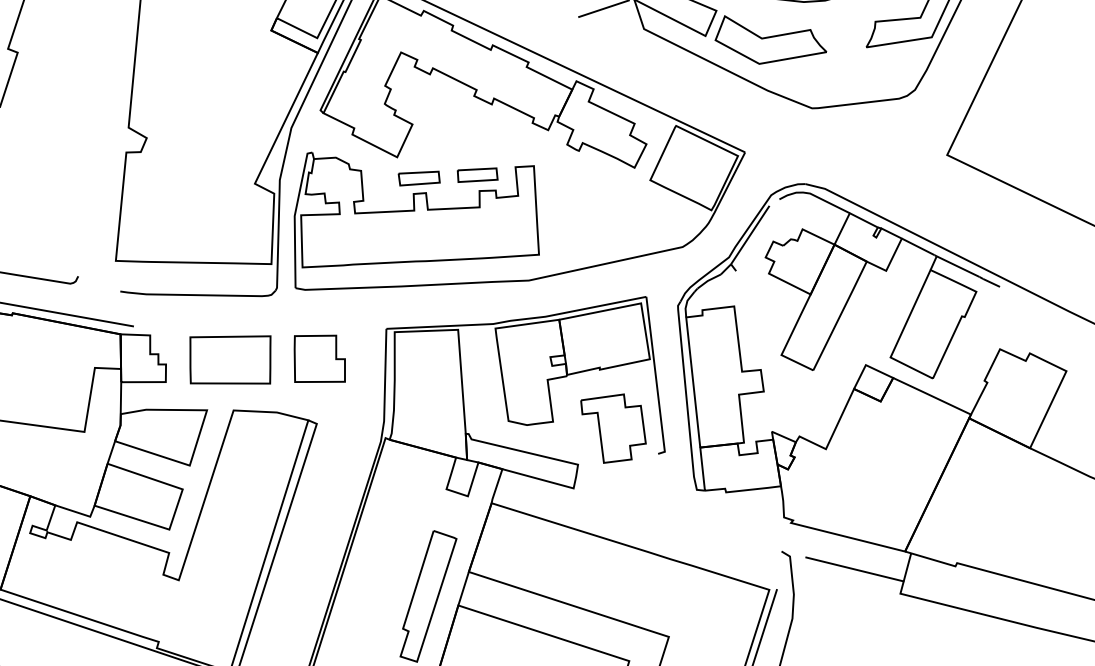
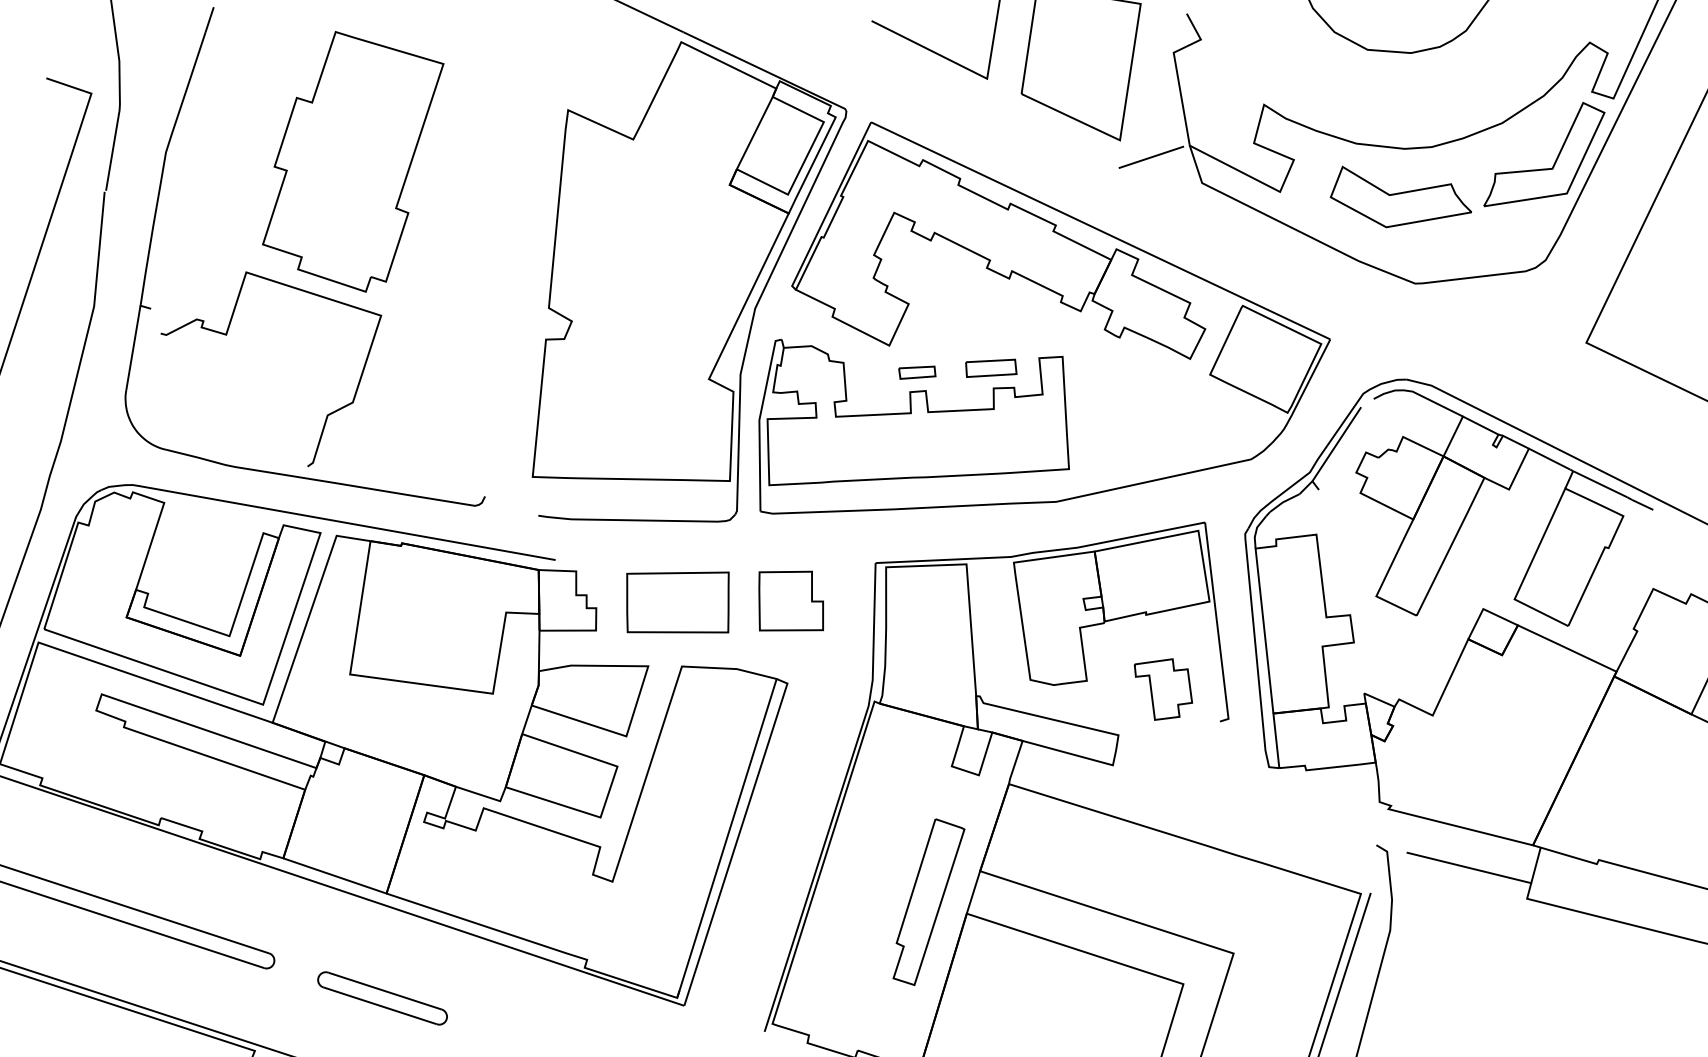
part: (770, 39) -> (1400, 196), moved
part: (419, 178) -> (917, 372), size x0.7
part: (613, 428) -> (1163, 689), size x0.7

